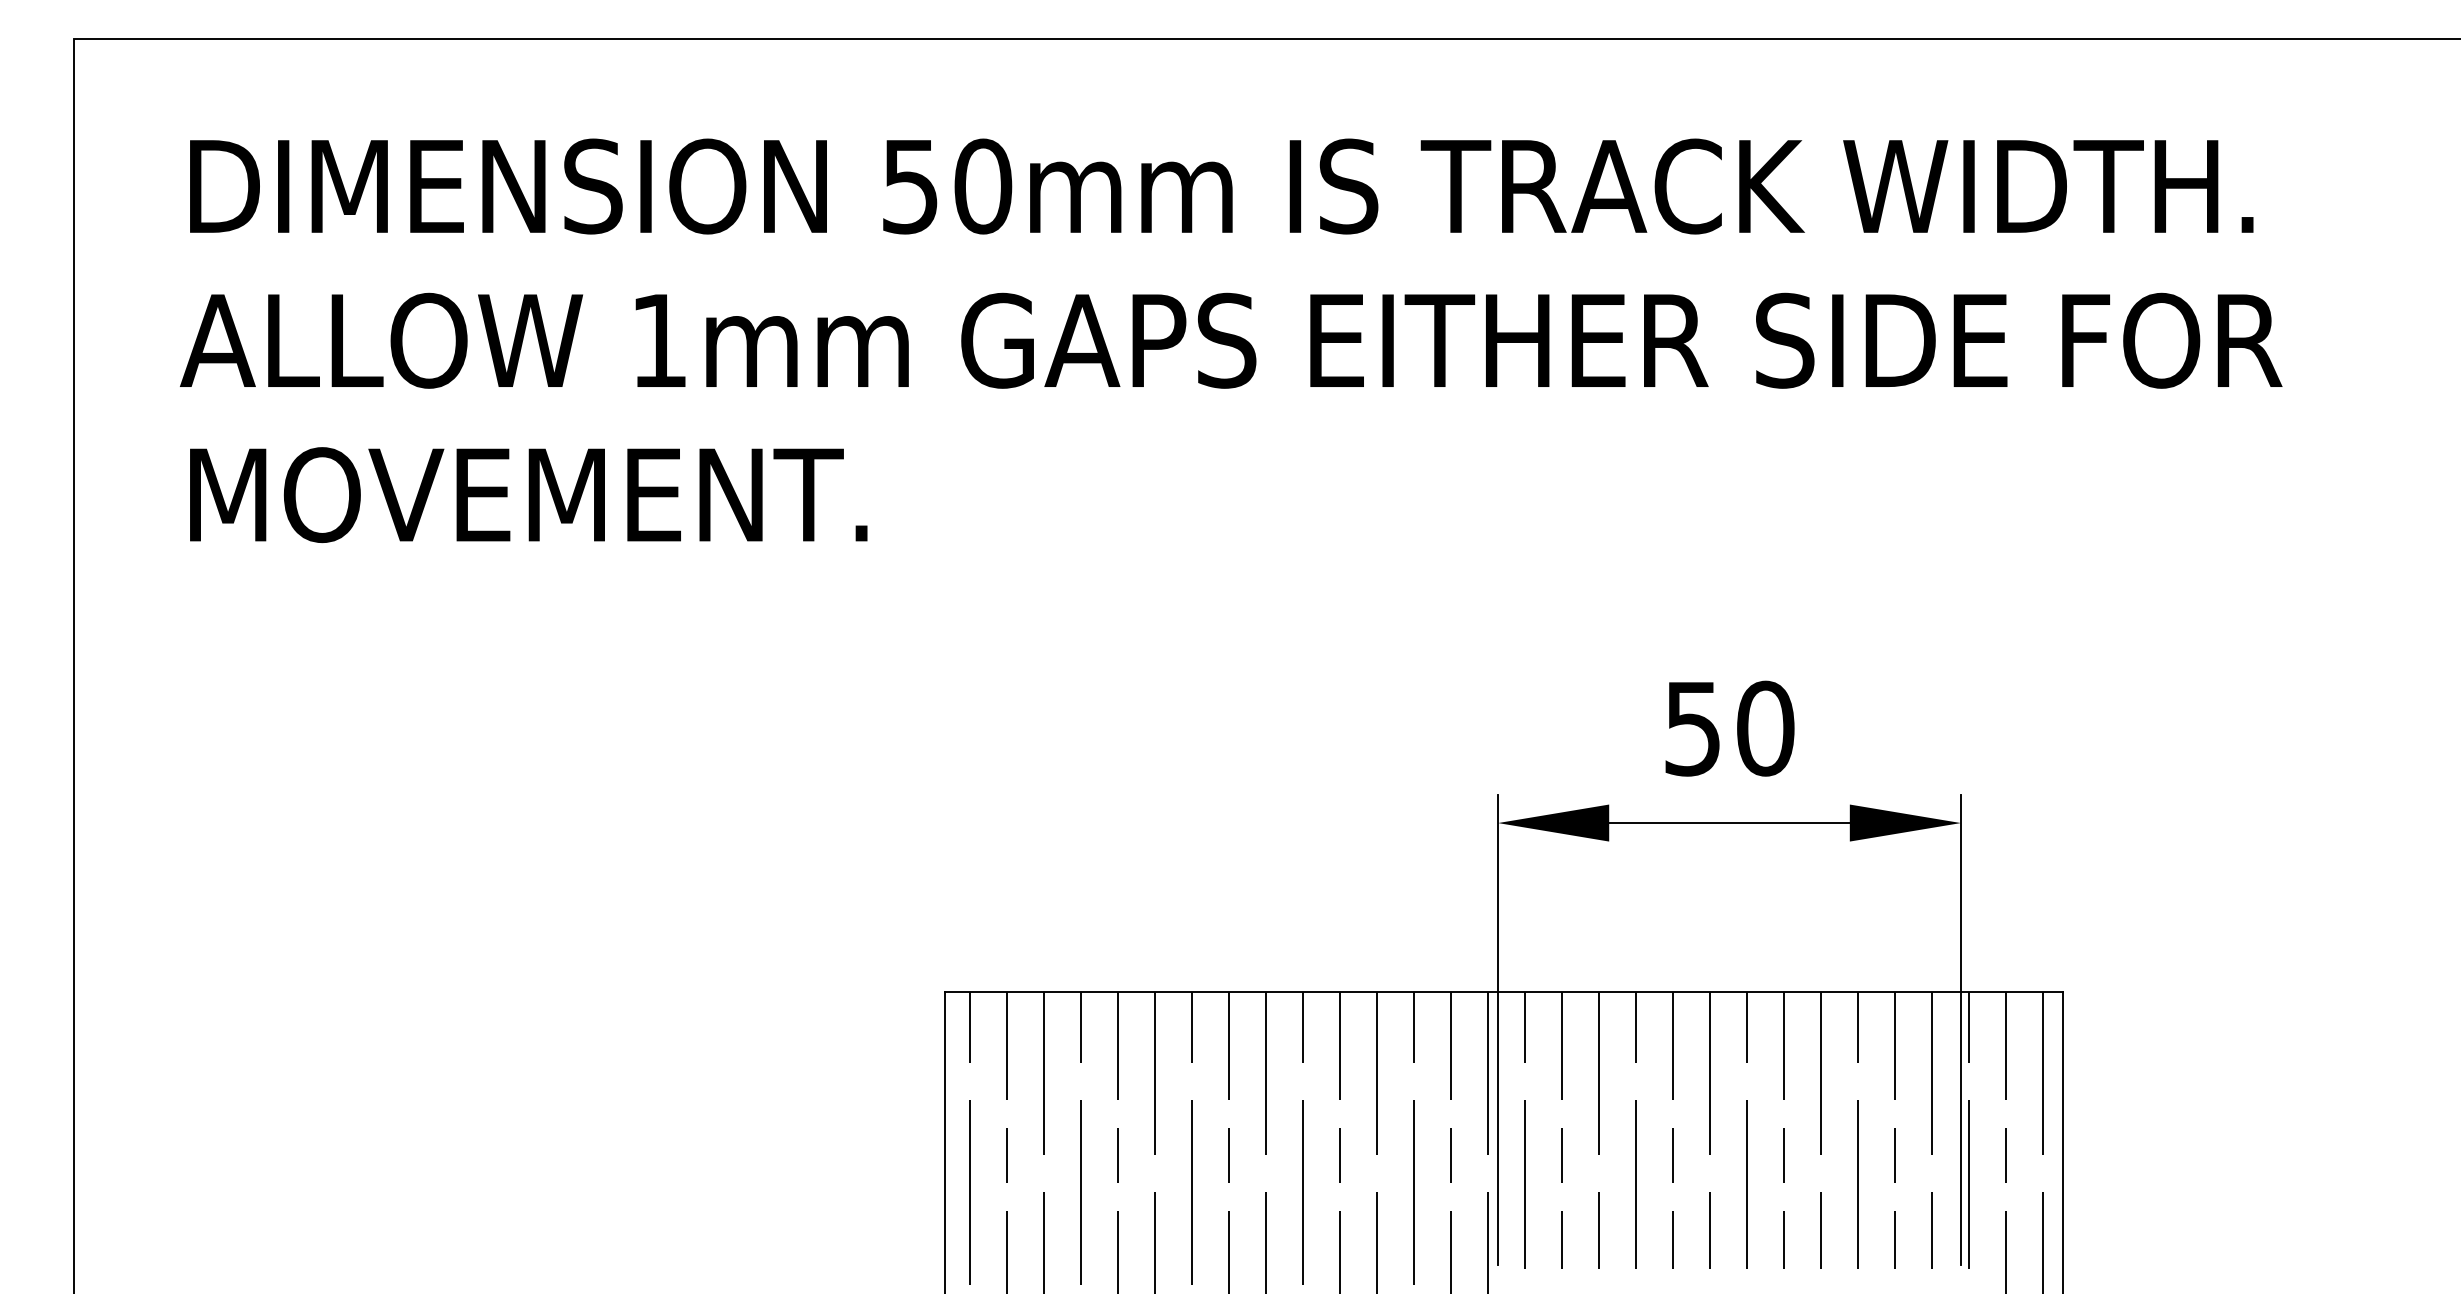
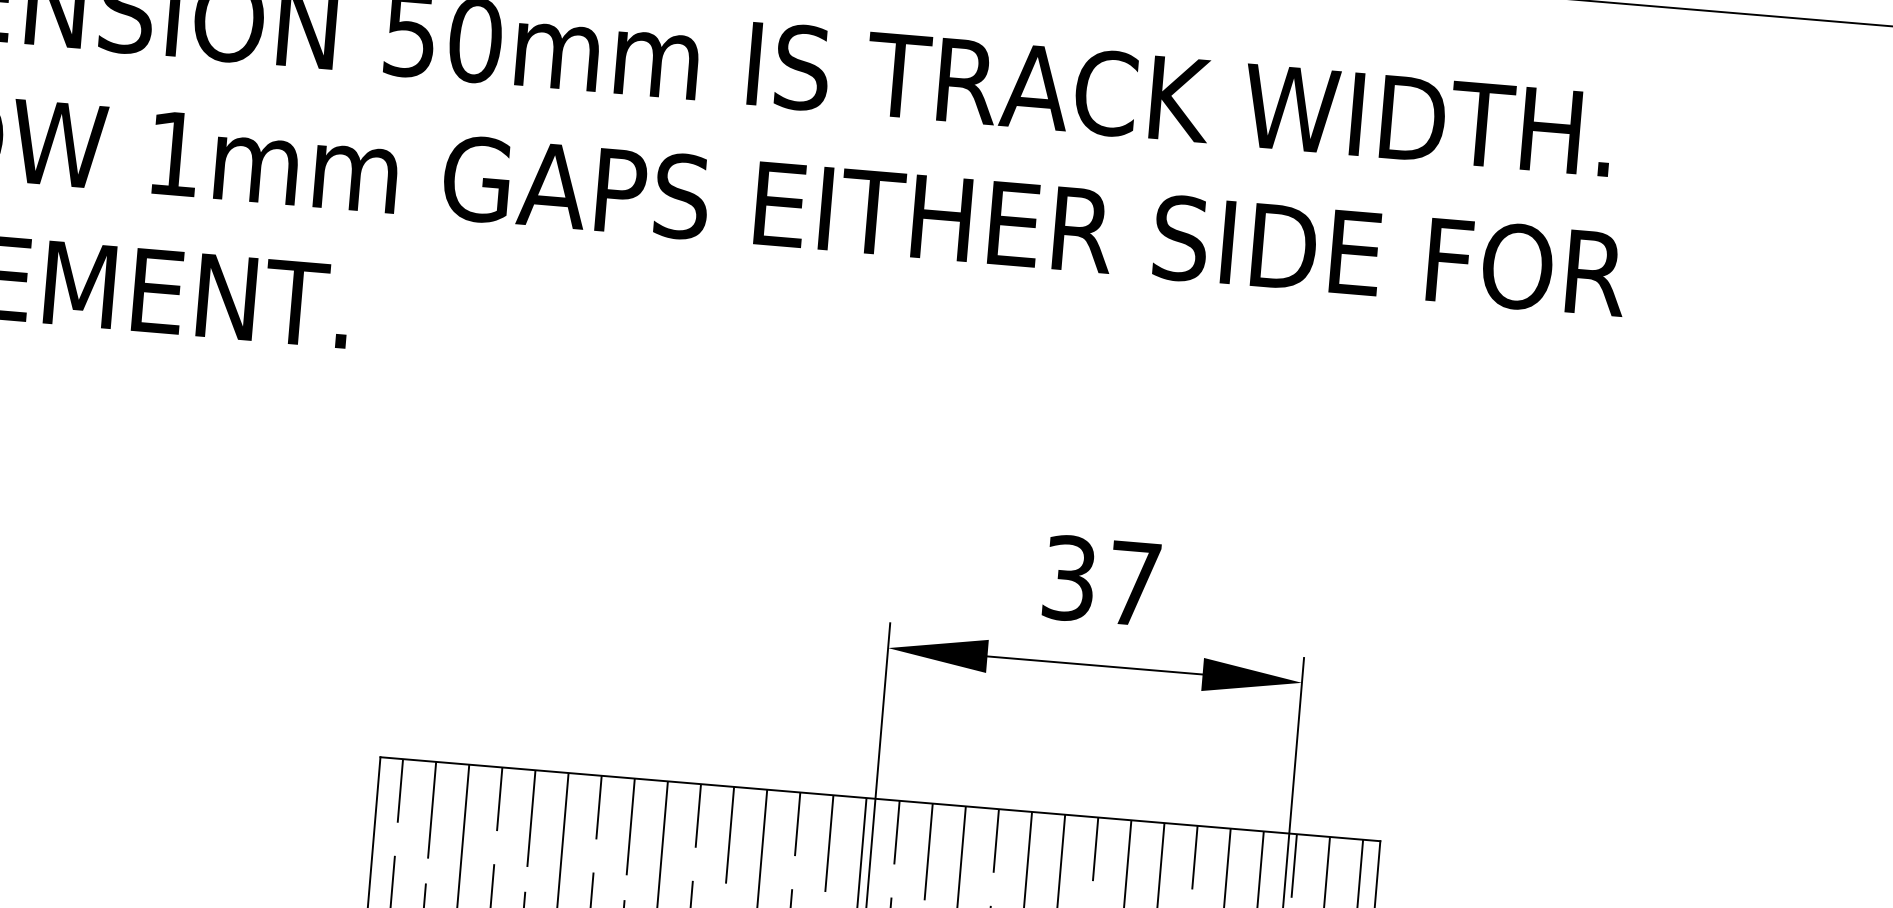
text: (1729, 728) -> (1102, 580), 50 -> 37

